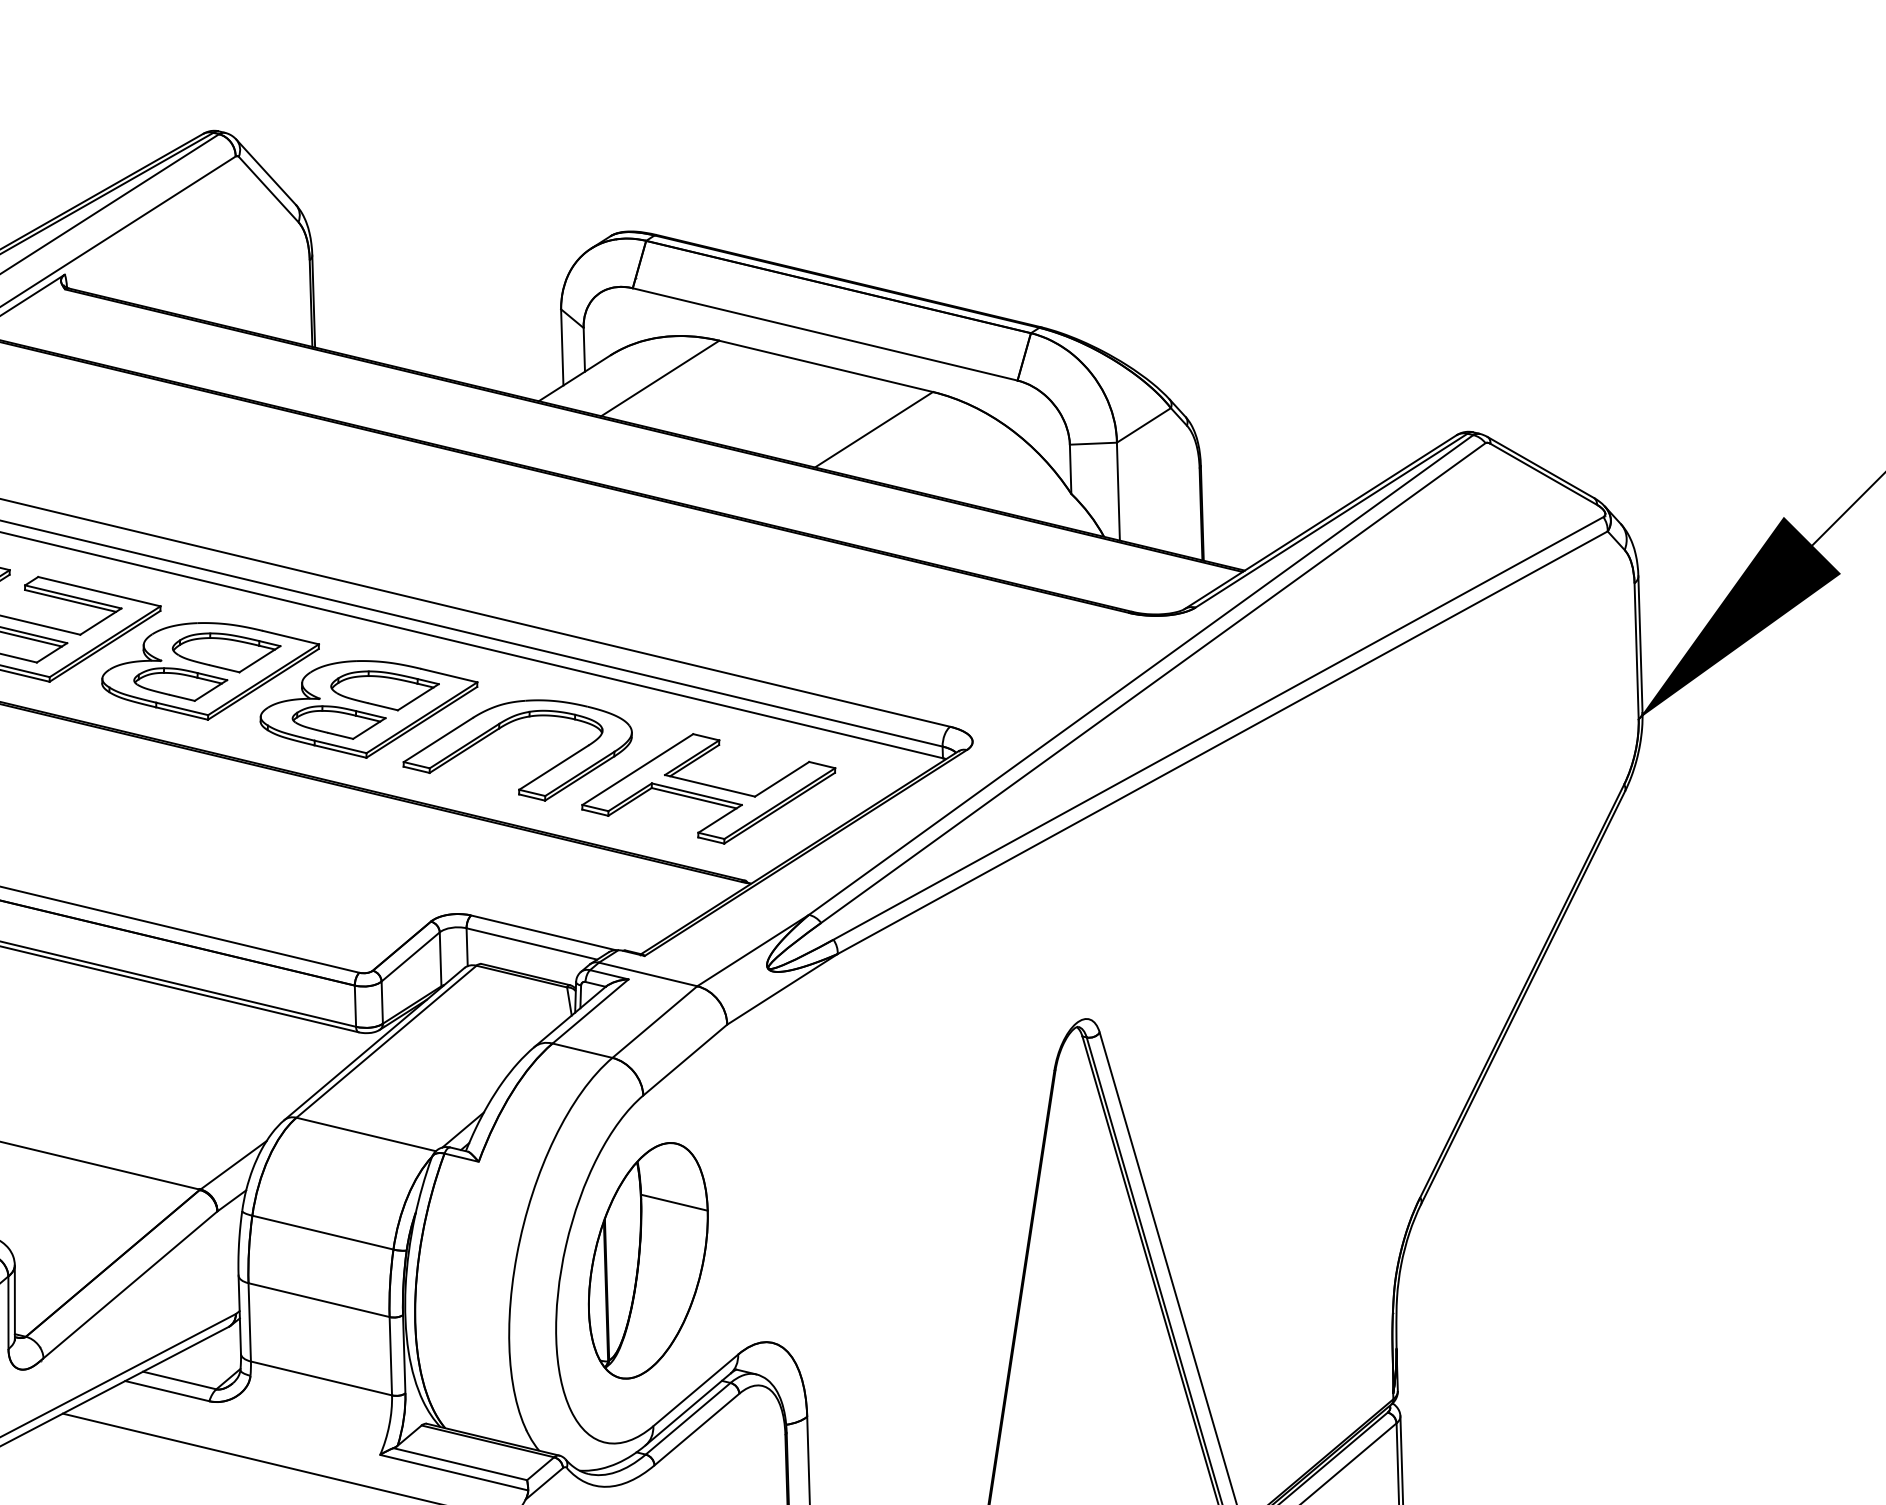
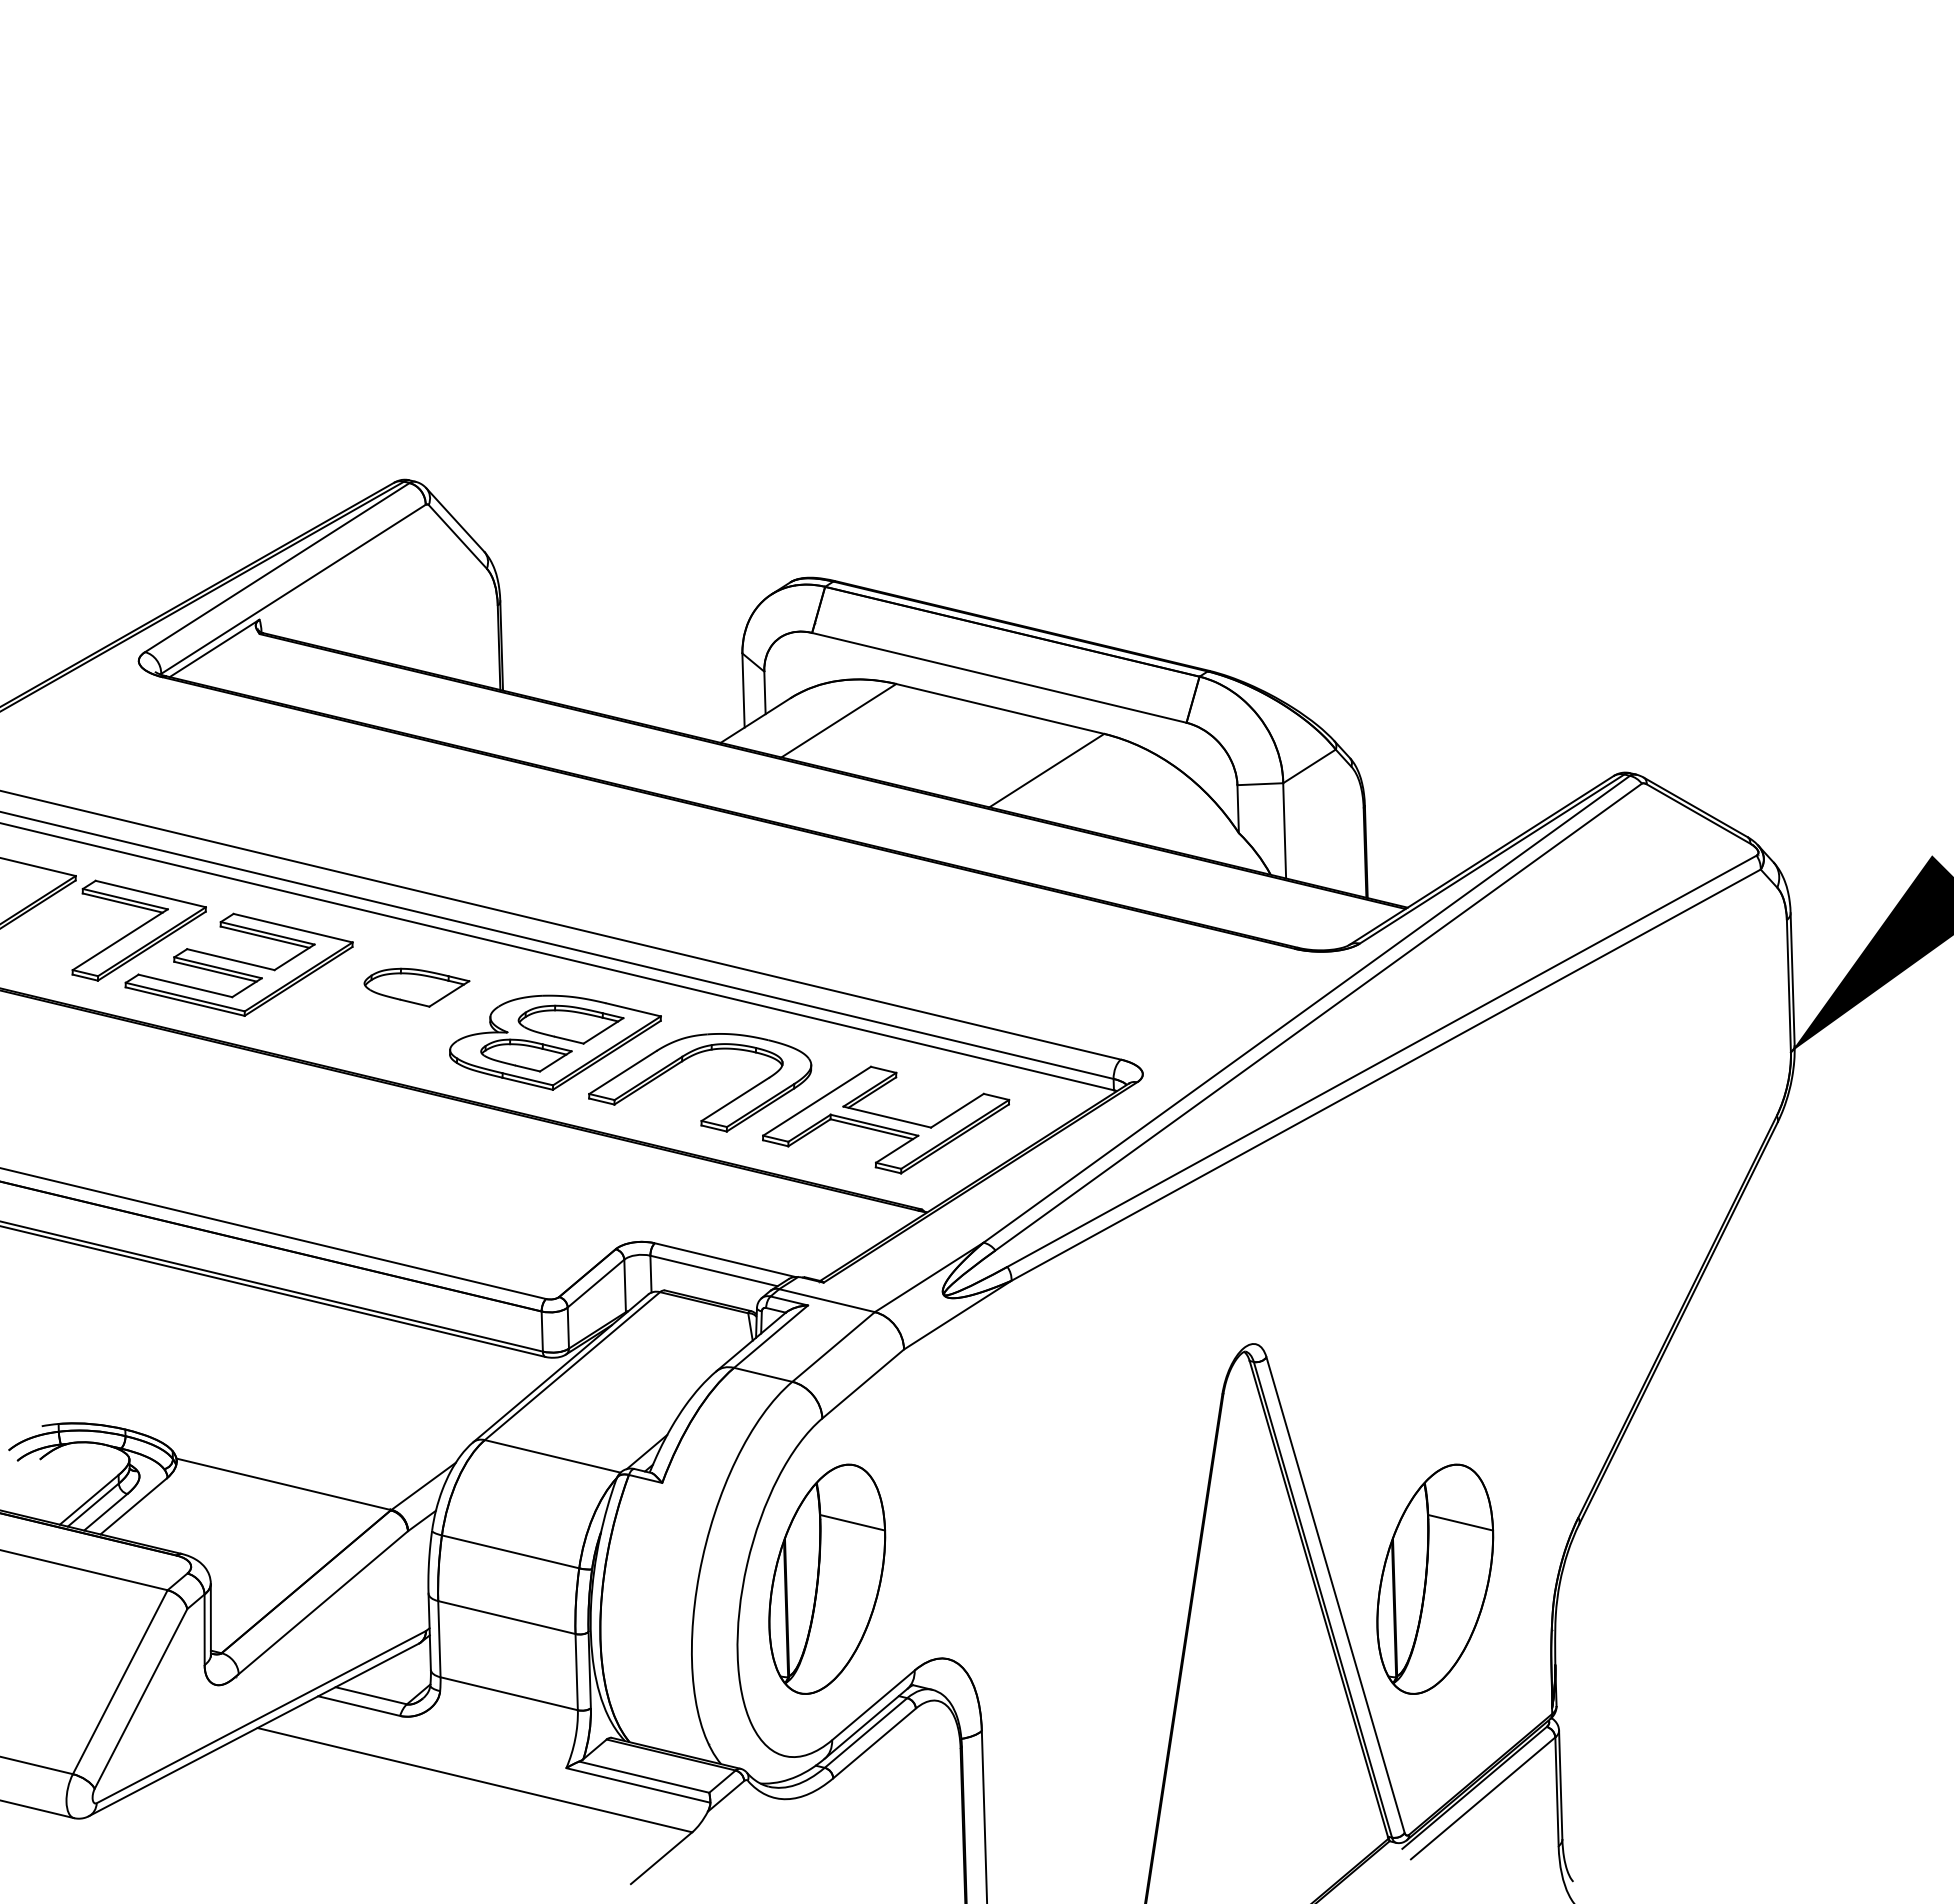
part: (210, 671) -> (401, 1005), removed
part: (1273, 1259) -> (1435, 1578), added

